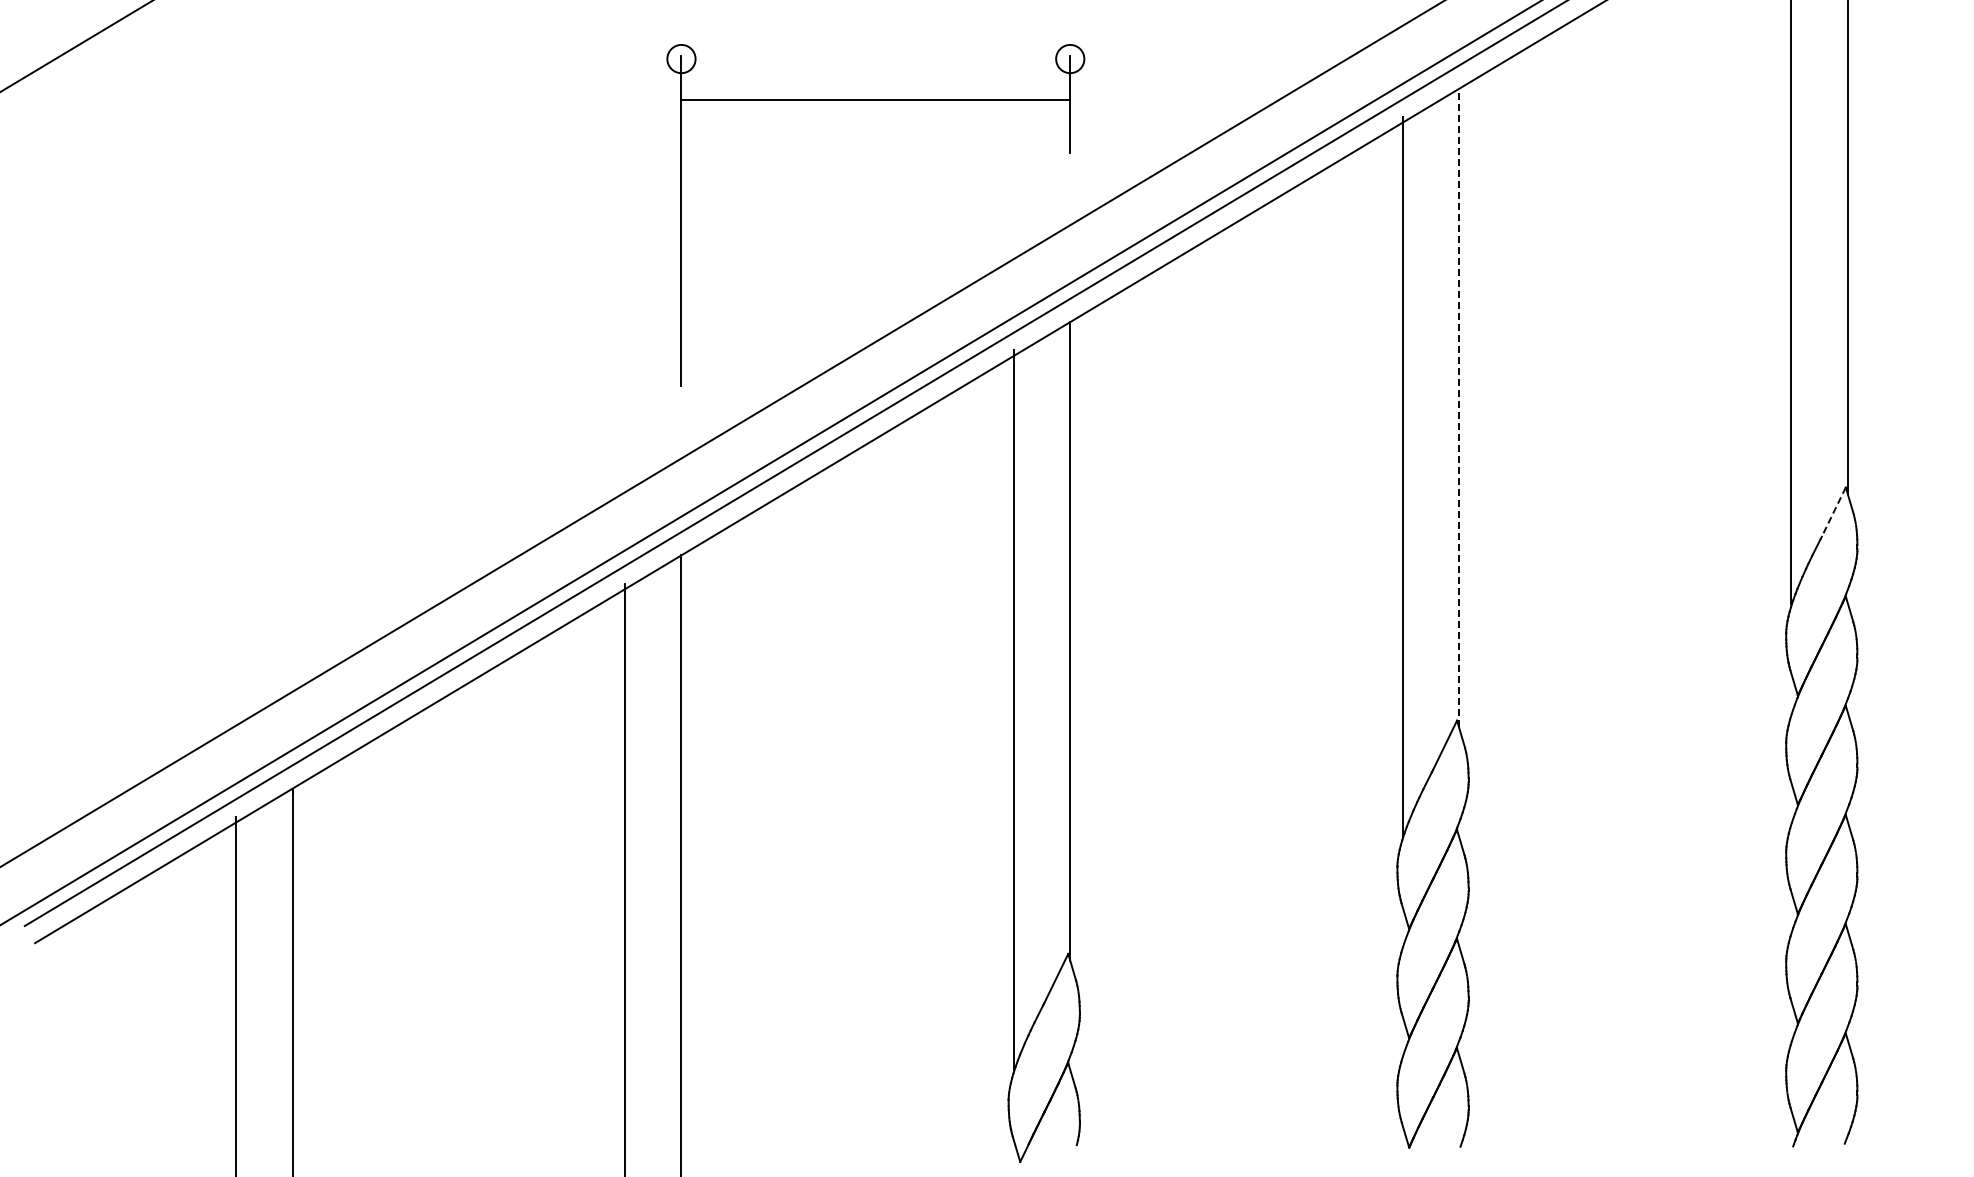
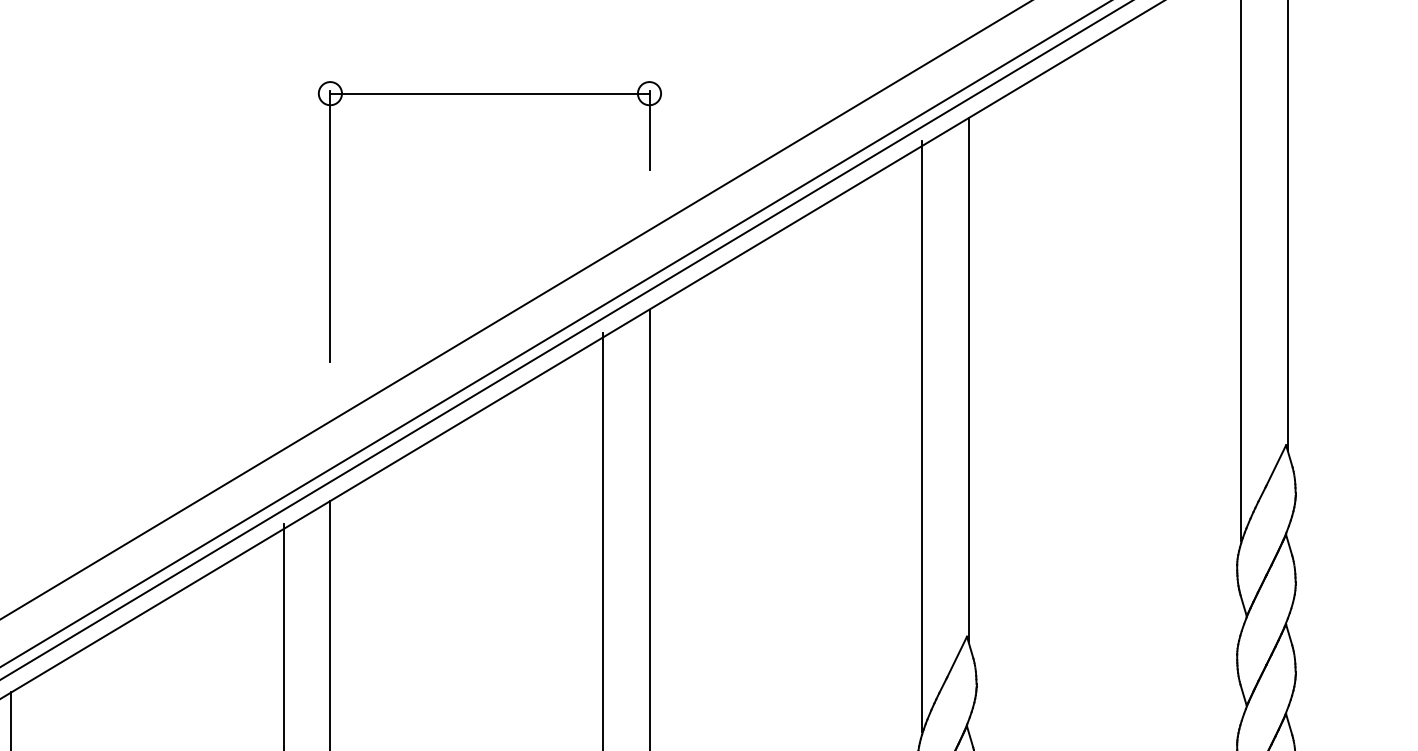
line: (875, 100) -> (489, 94), moved
line: (1459, 407) -> (969, 379), dashed -> solid
line: (1833, 512) -> (1275, 465), dashed -> solid

